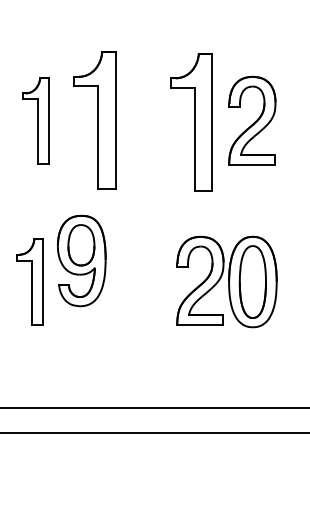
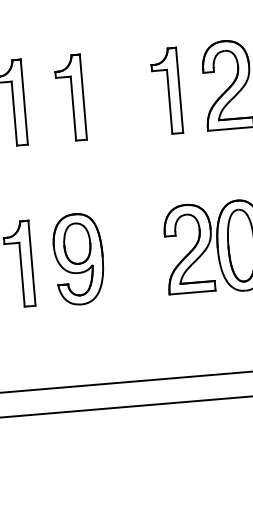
part: (94, 120) -> (70, 97), size x0.62
part: (190, 121) -> (165, 90), size x0.62
part: (81, 260) -> (78, 258), moved

